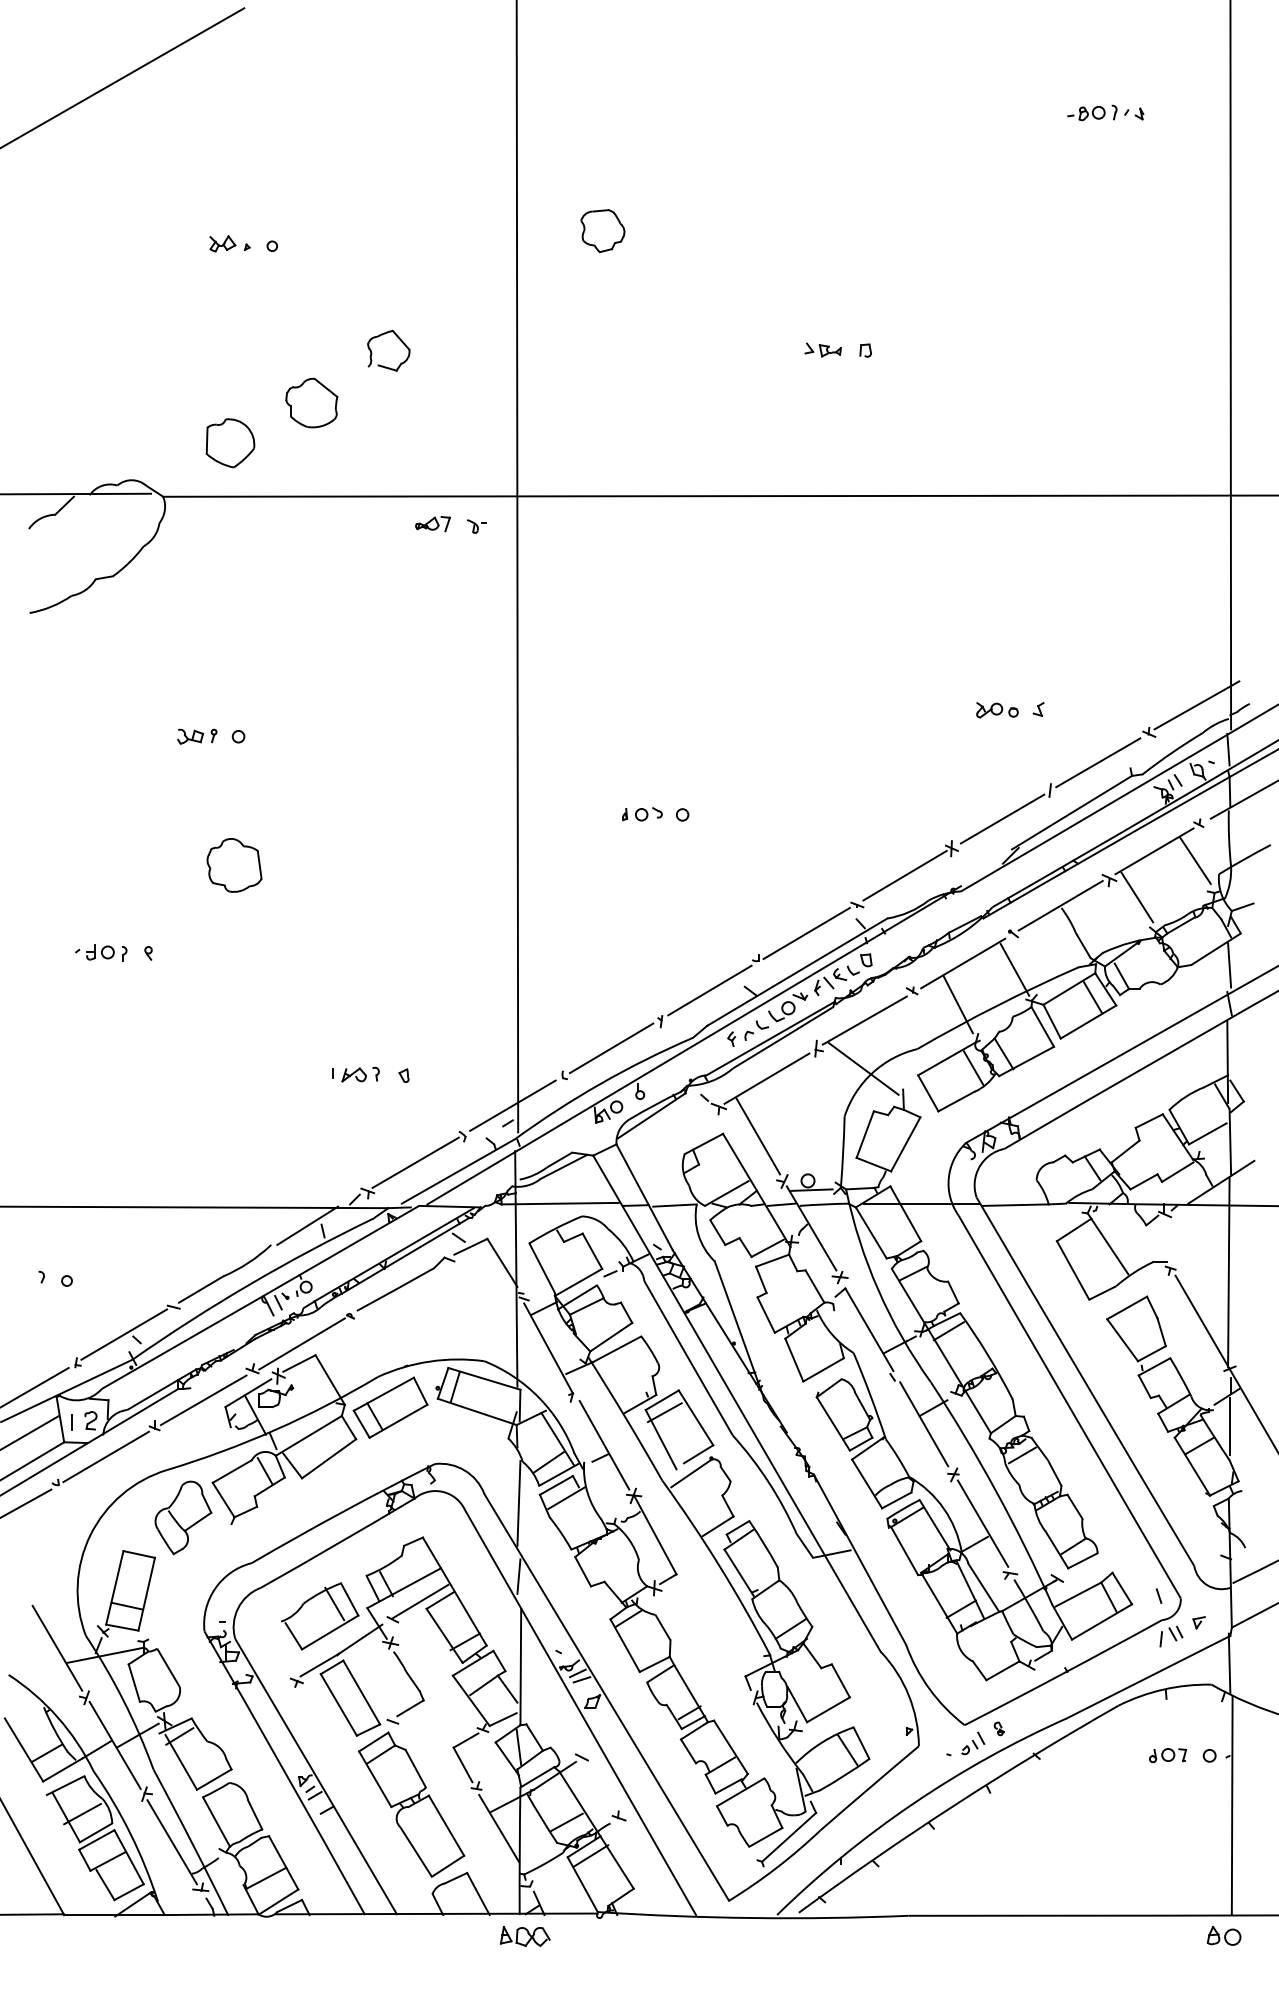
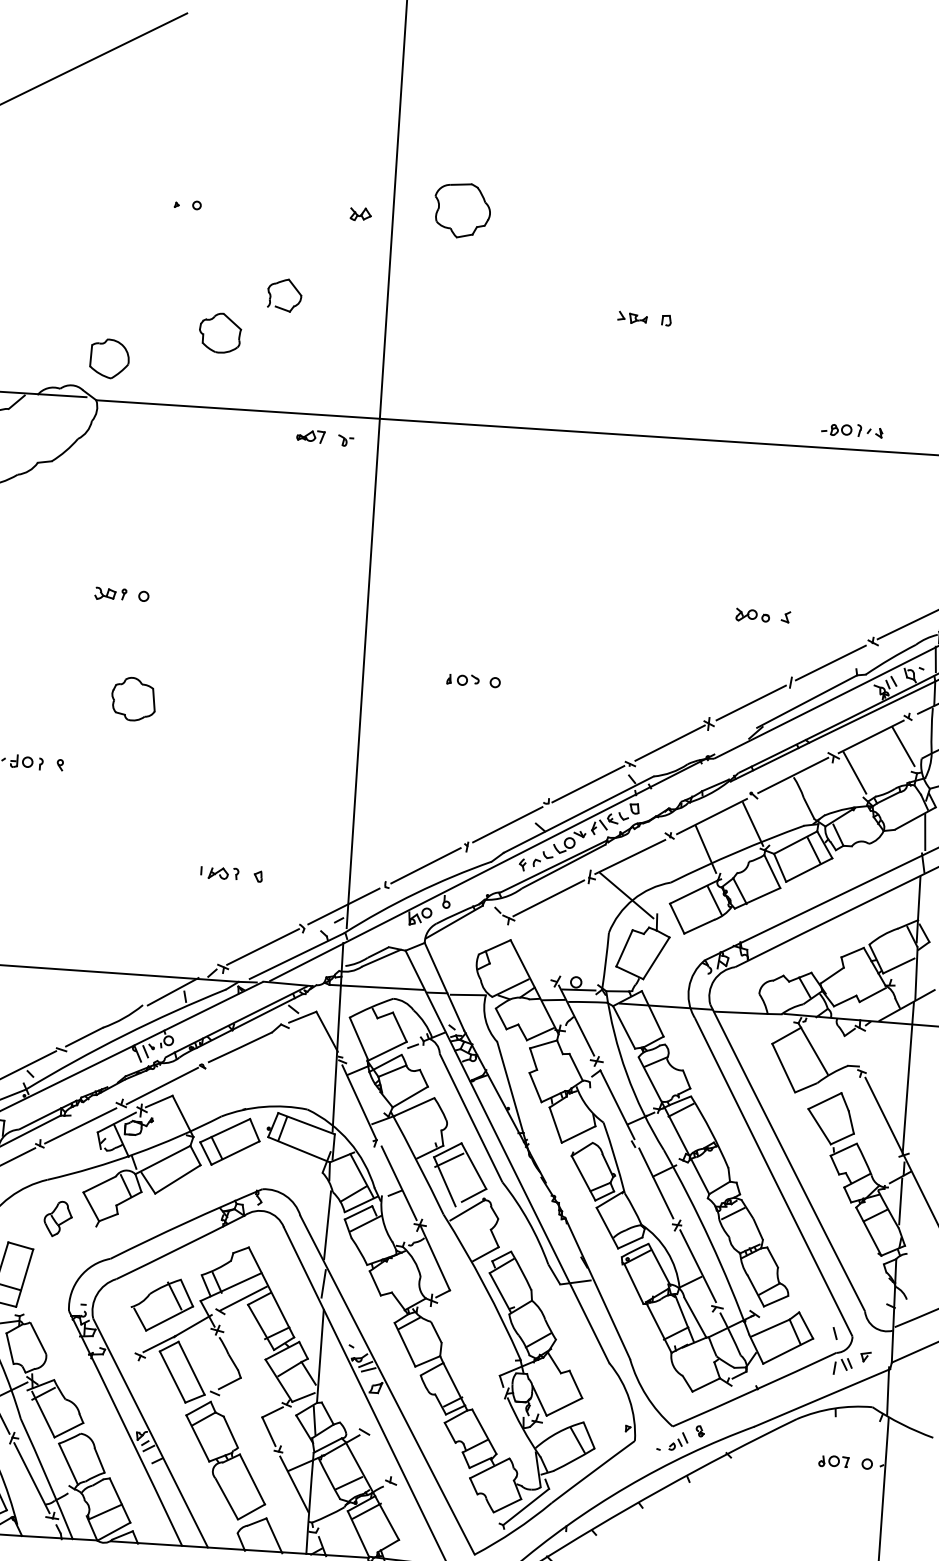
part: (1105, 112) -> (852, 430), moved
part: (602, 231) -> (462, 211), size x1.6
part: (222, 243) -> (360, 214), moved
part: (230, 443) -> (109, 359), moved
line: (758, 1136) -> (538, 944), removed
part: (183, 1517) -> (58, 1218), size x0.6

